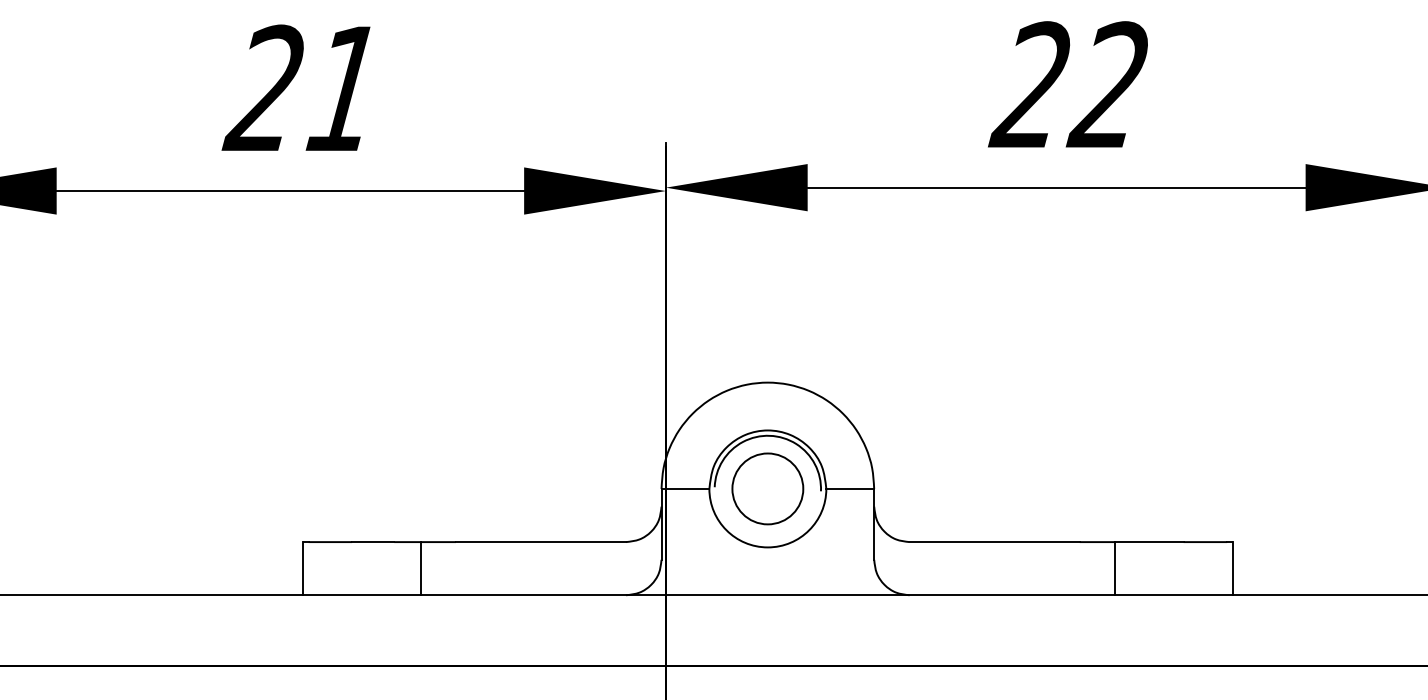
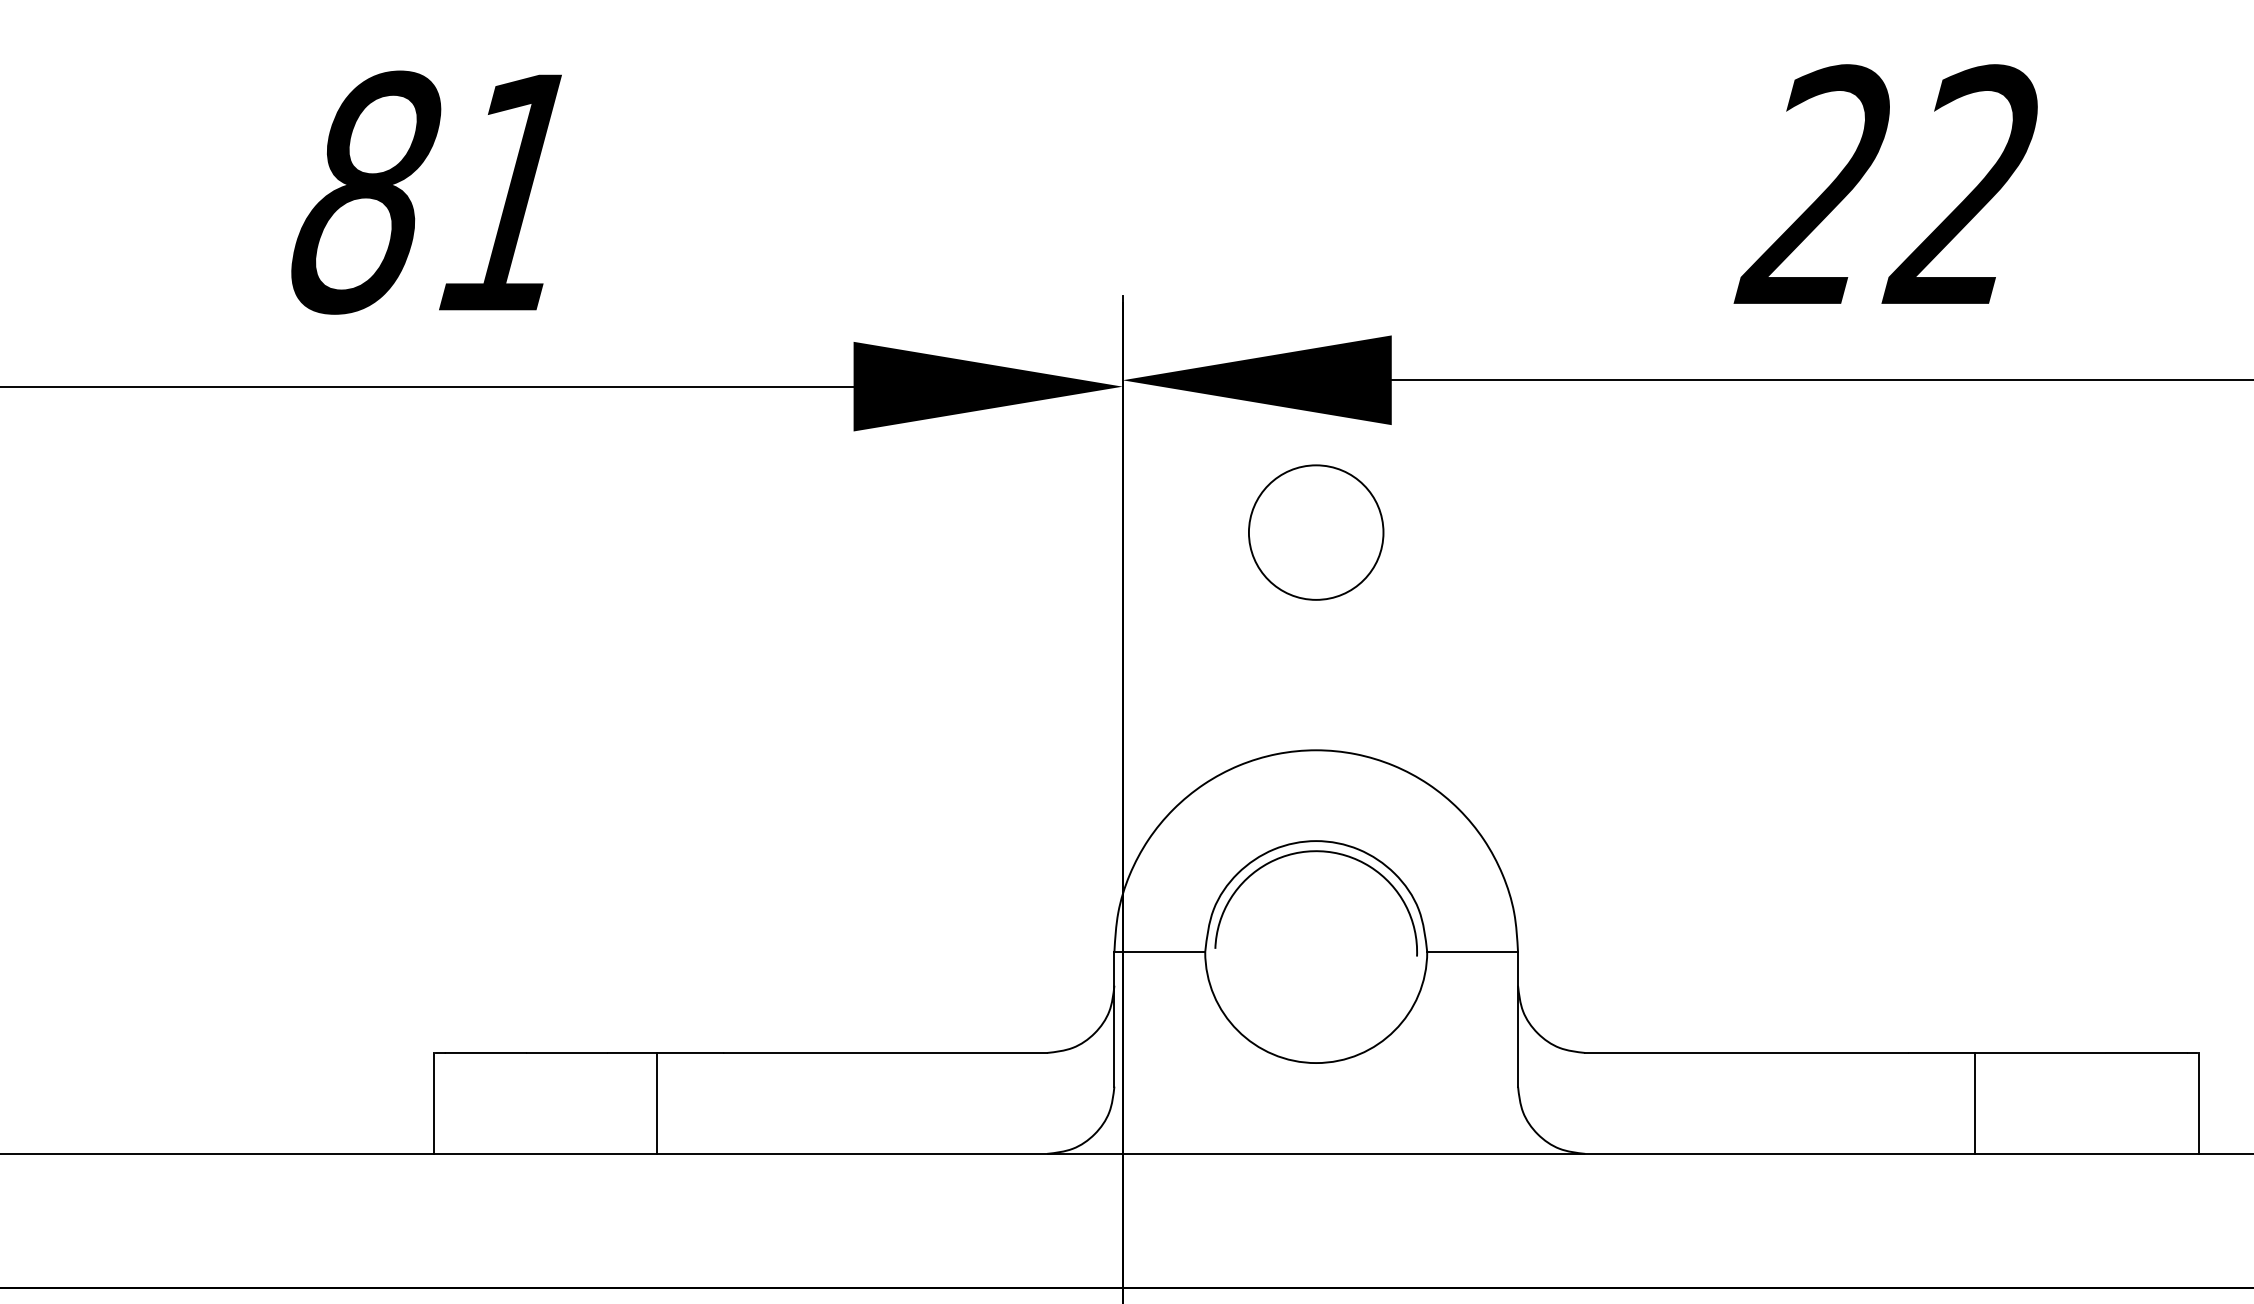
text: (263, 88) -> (358, 192), 21 -> 81
circle: (767, 488) -> (1315, 531), moved

